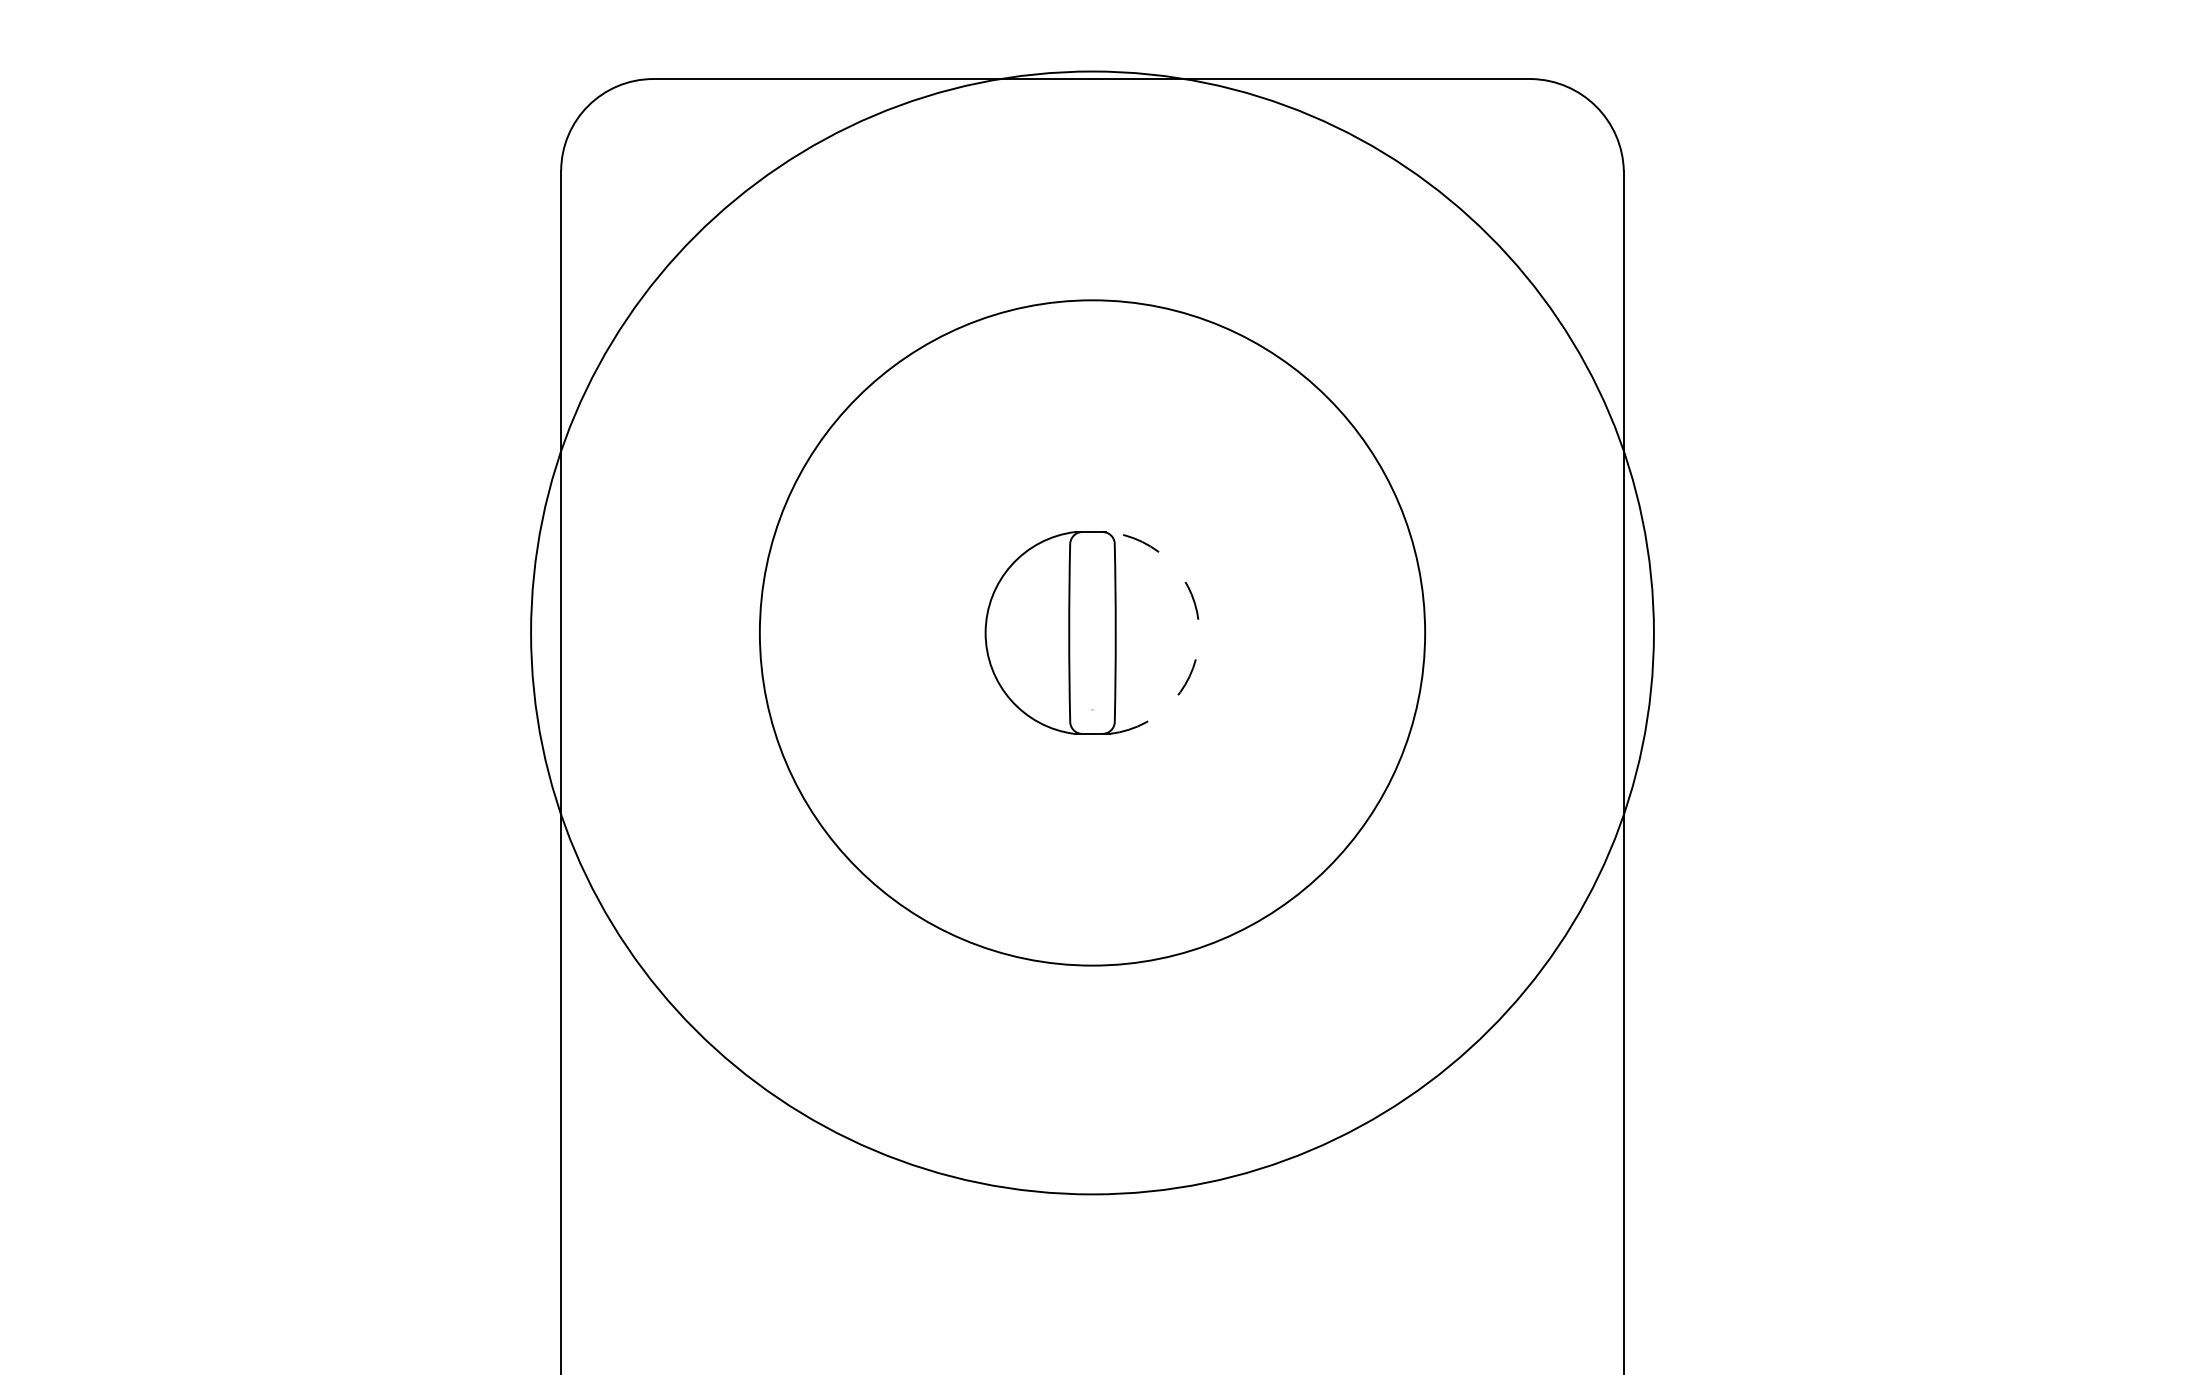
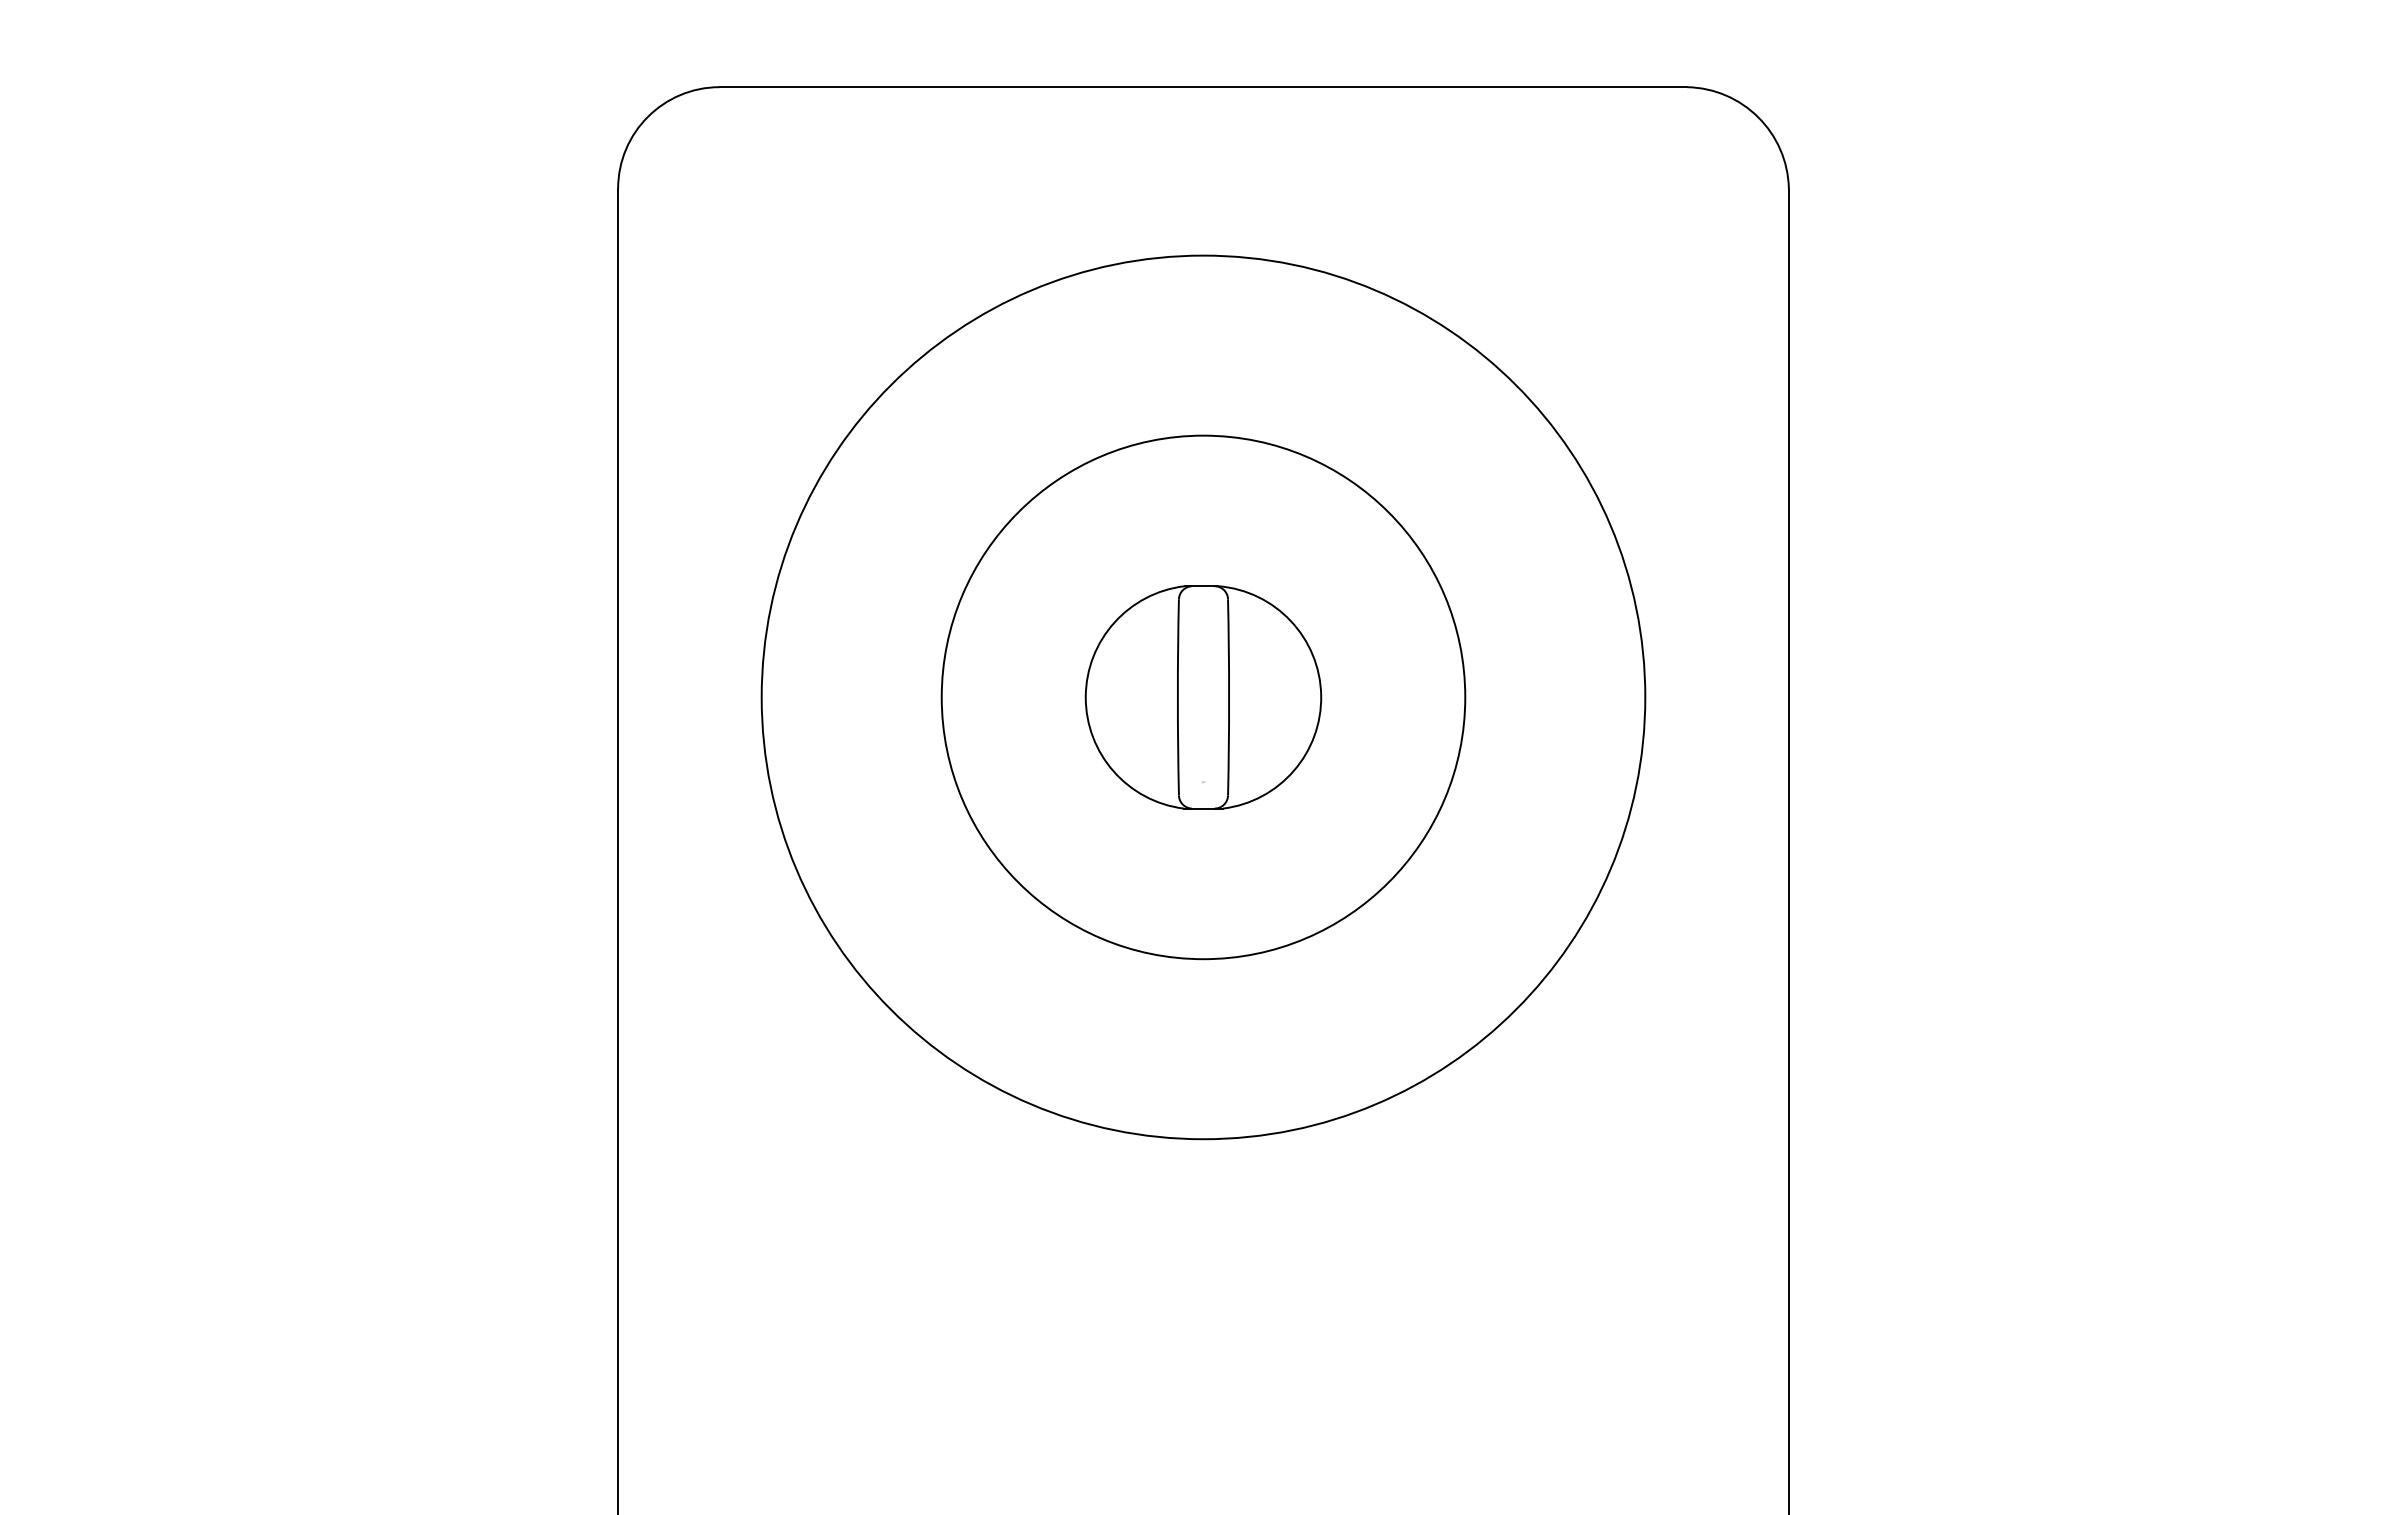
arc: (1199, 631) -> (1321, 695), dashed -> solid
circle: (1092, 633) -> (1203, 697), size x0.71
circle: (1092, 633) -> (1203, 697), size x0.71

